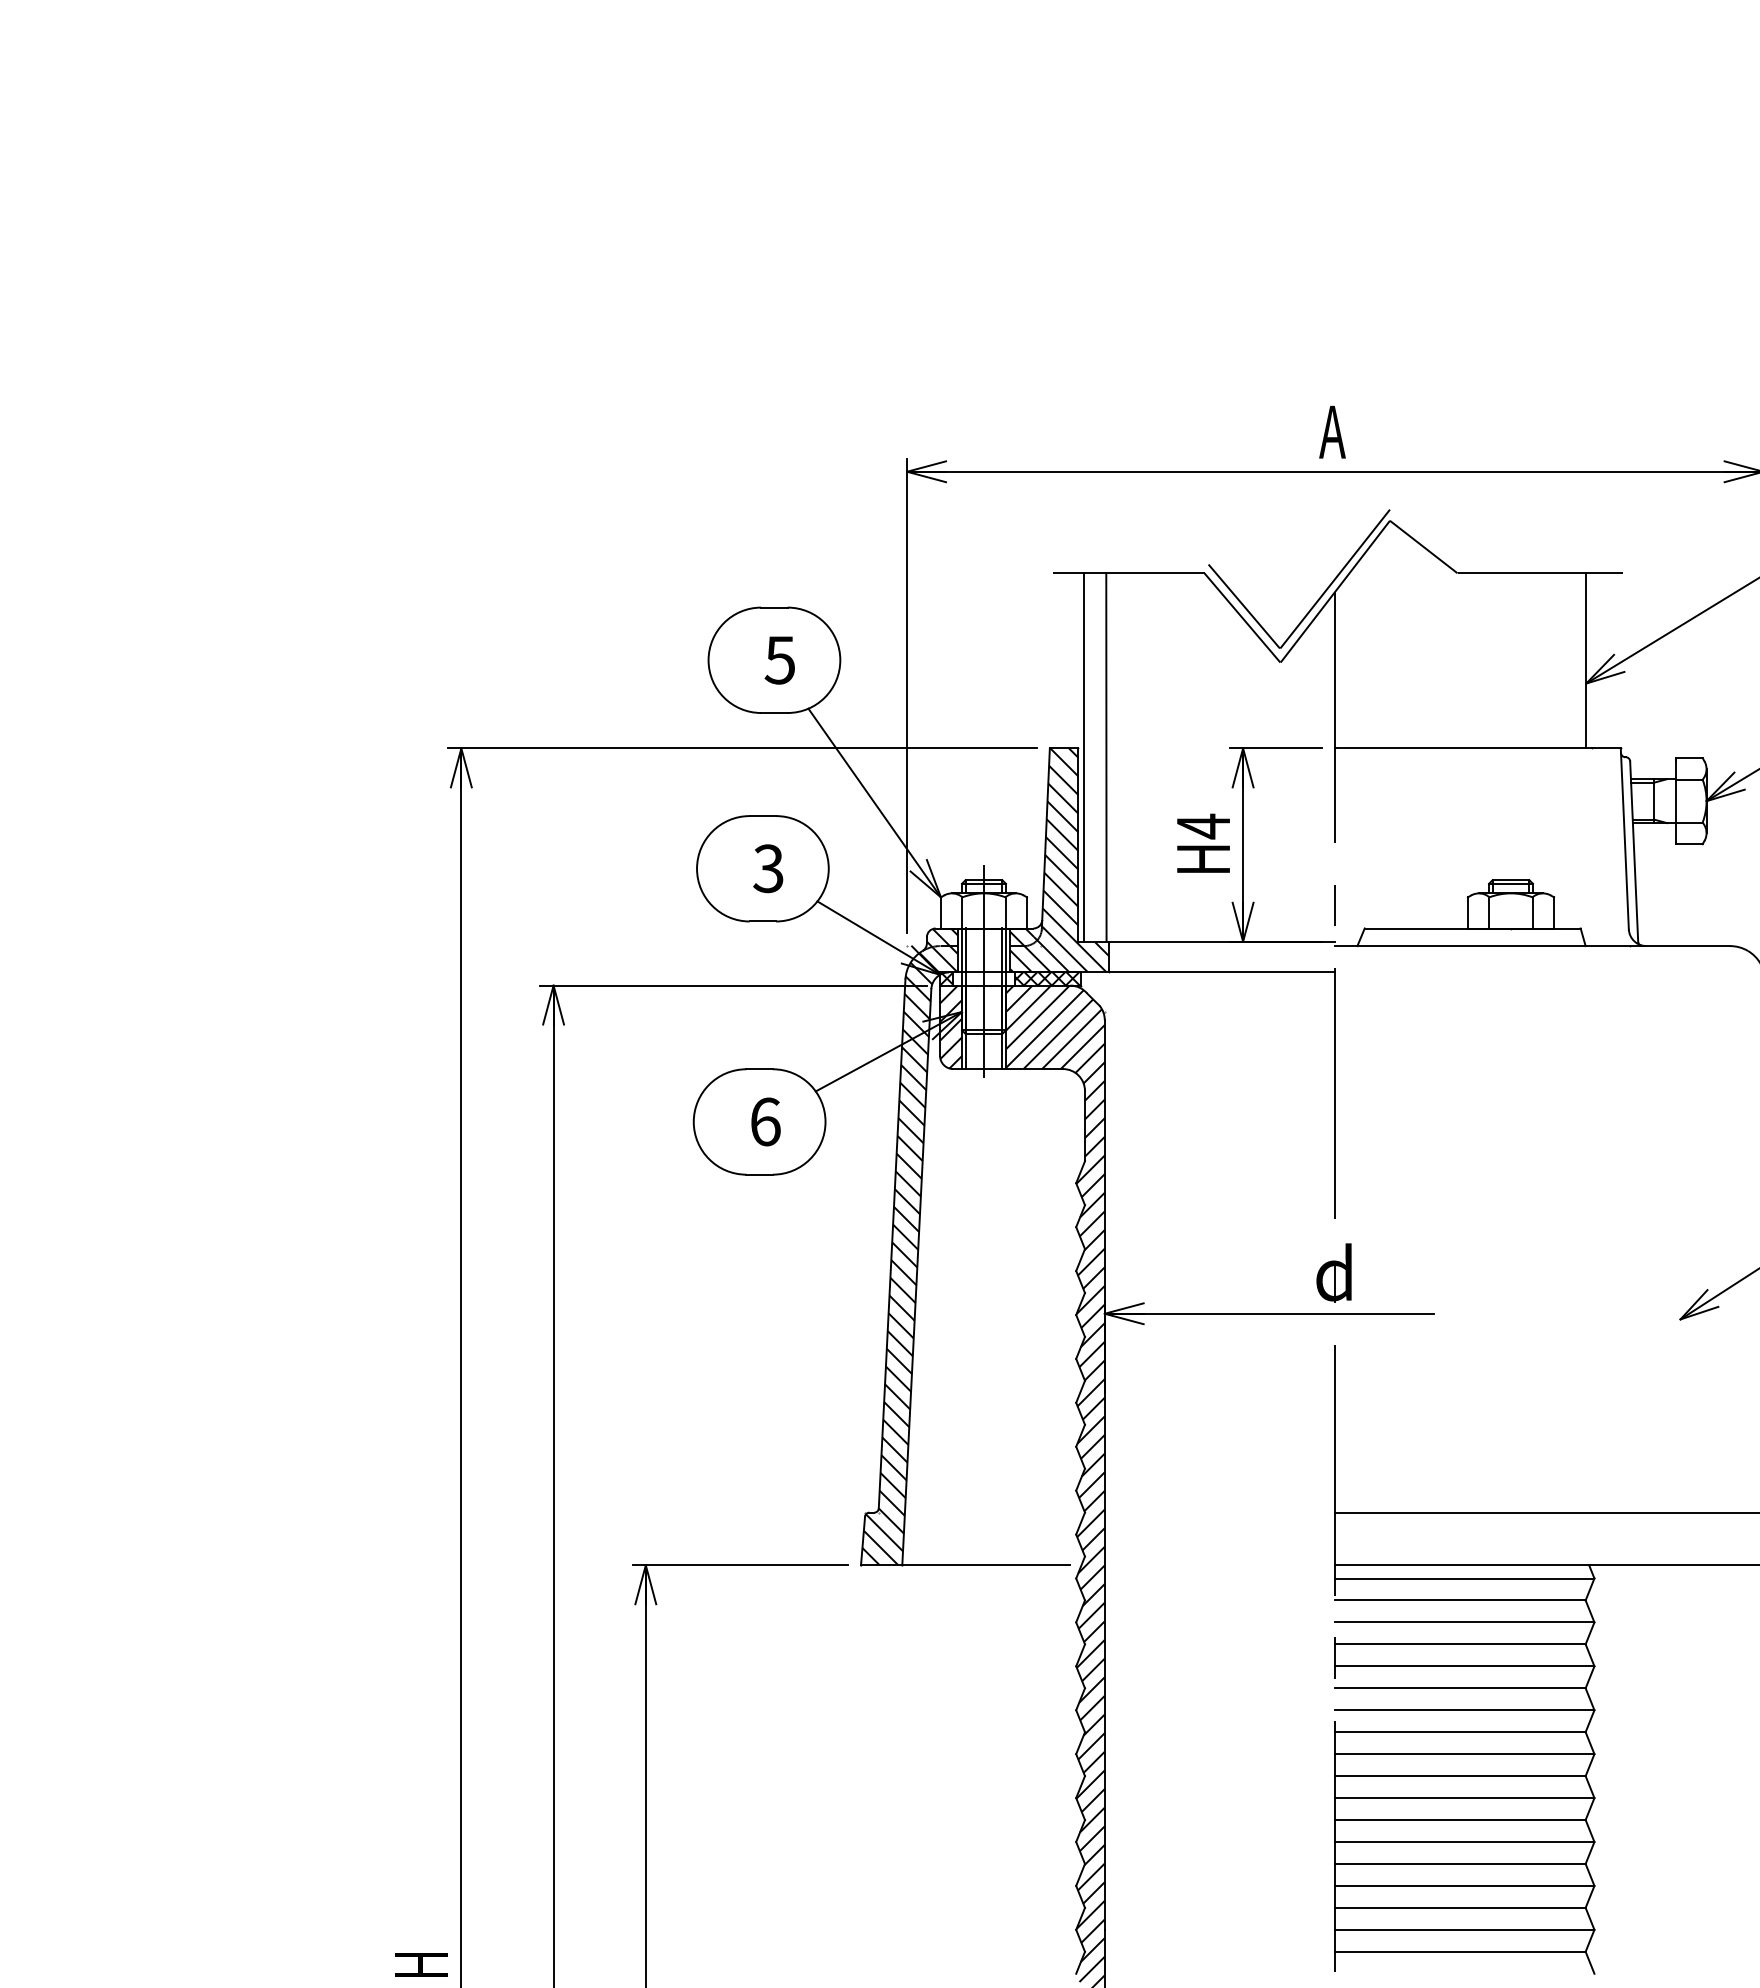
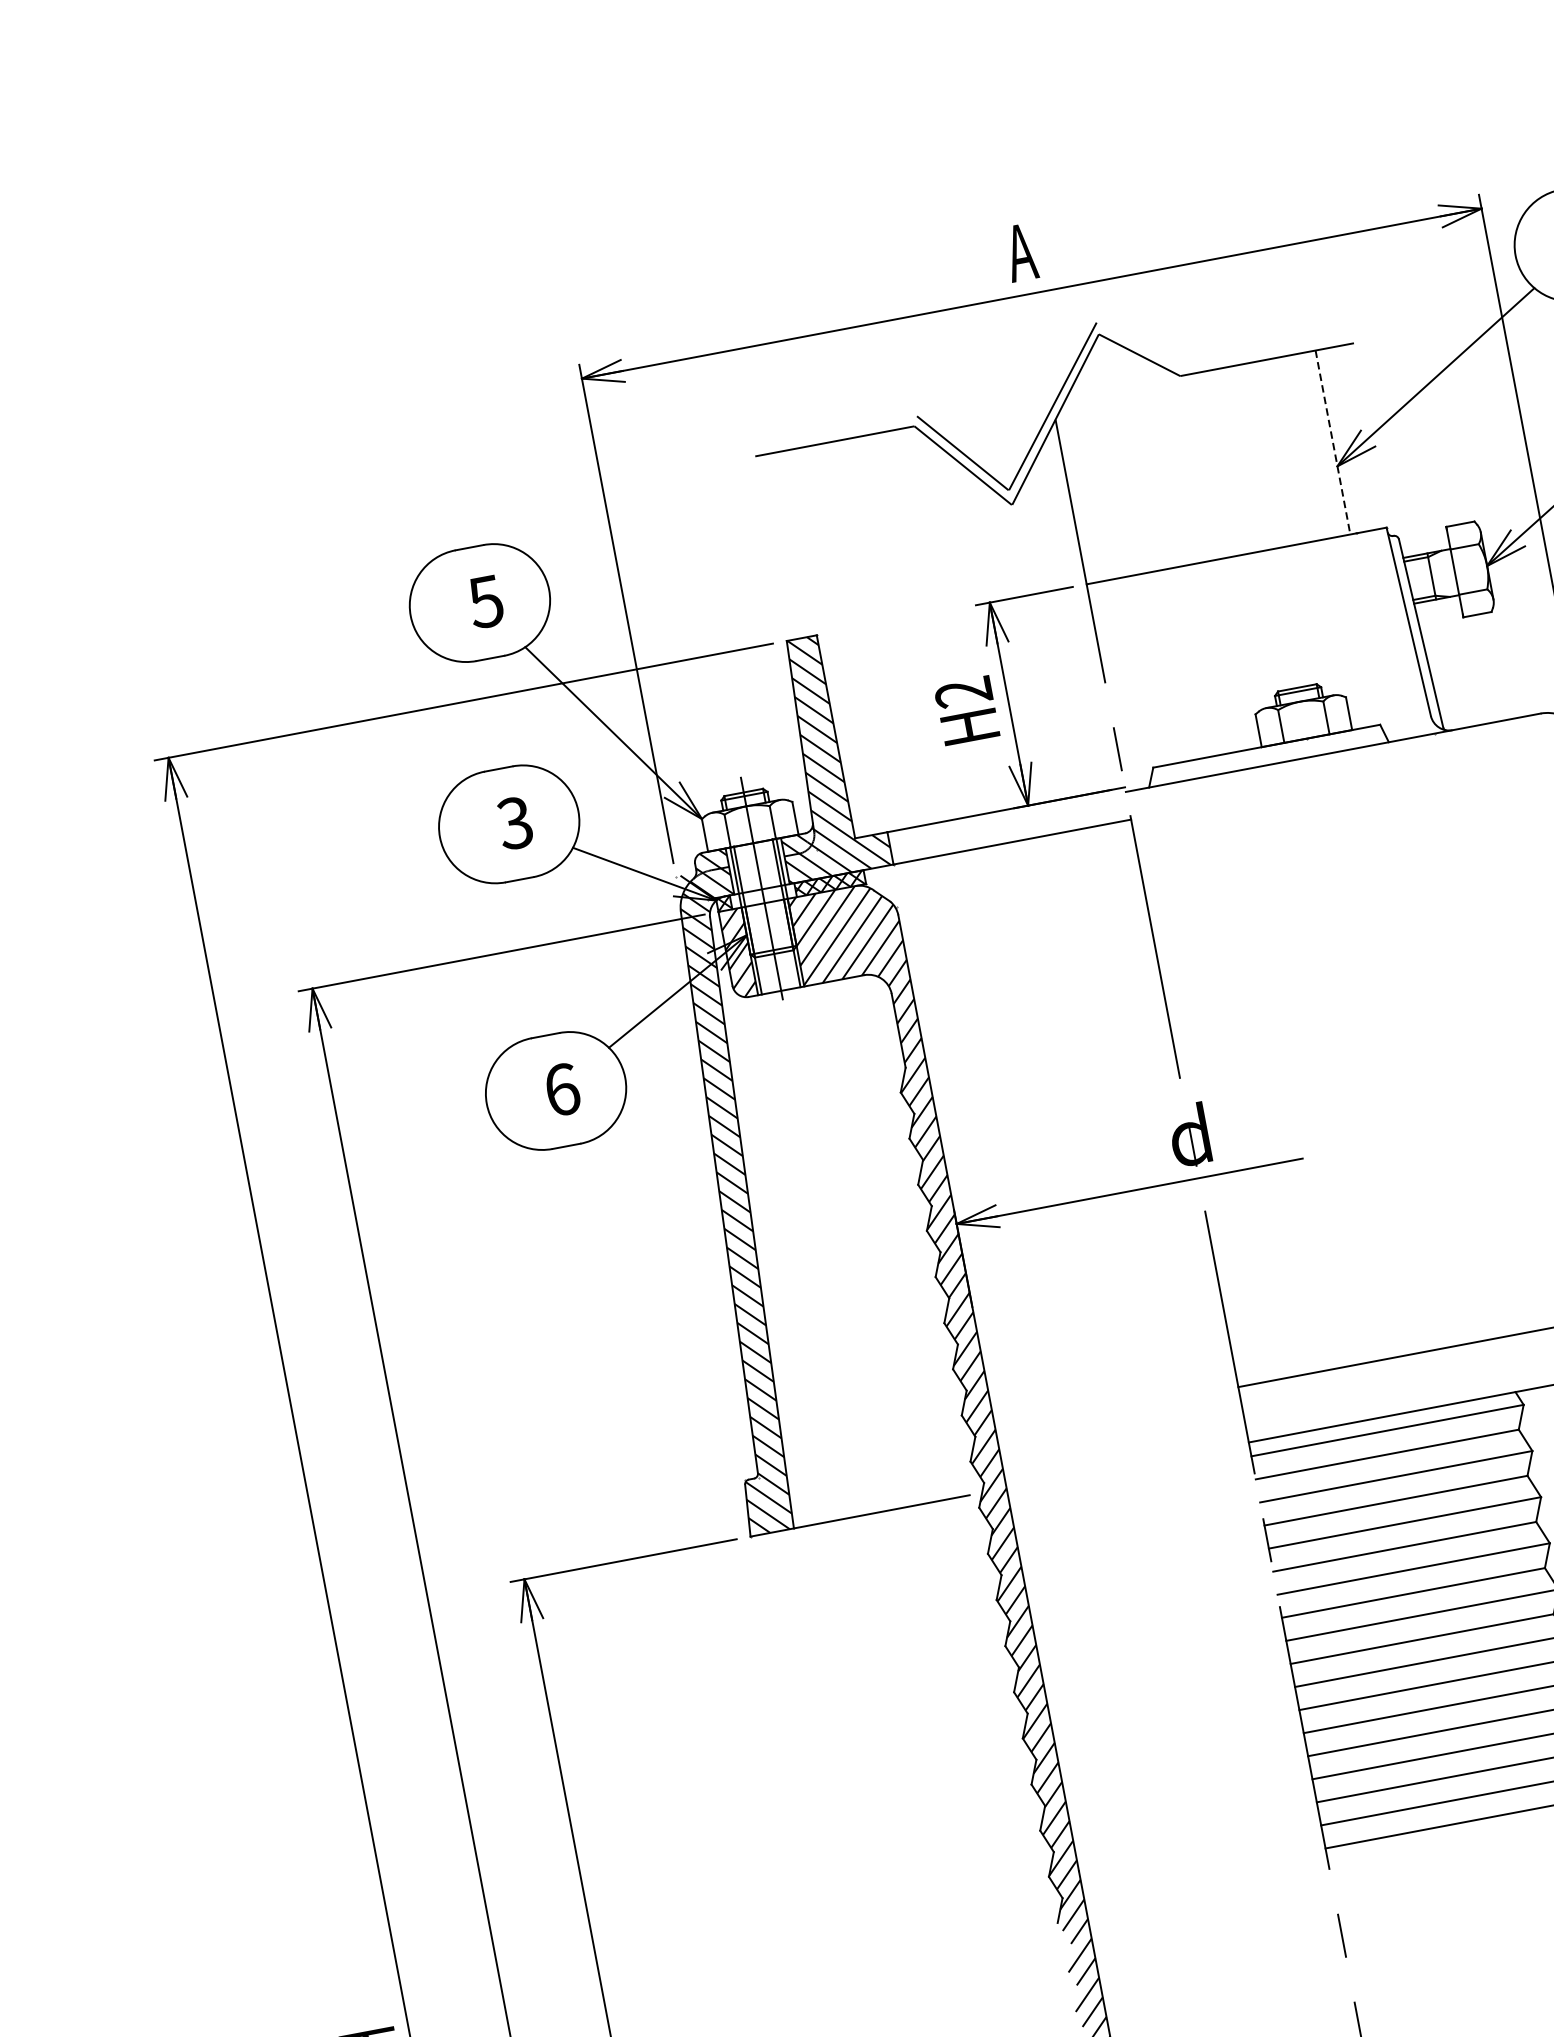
line: (1586, 660) -> (1333, 442), solid -> dashed
line: (1084, 757) -> (824, 643), removed
line: (1106, 757) -> (848, 639), removed
text: (1202, 826) -> (962, 692), H4 -> H2

